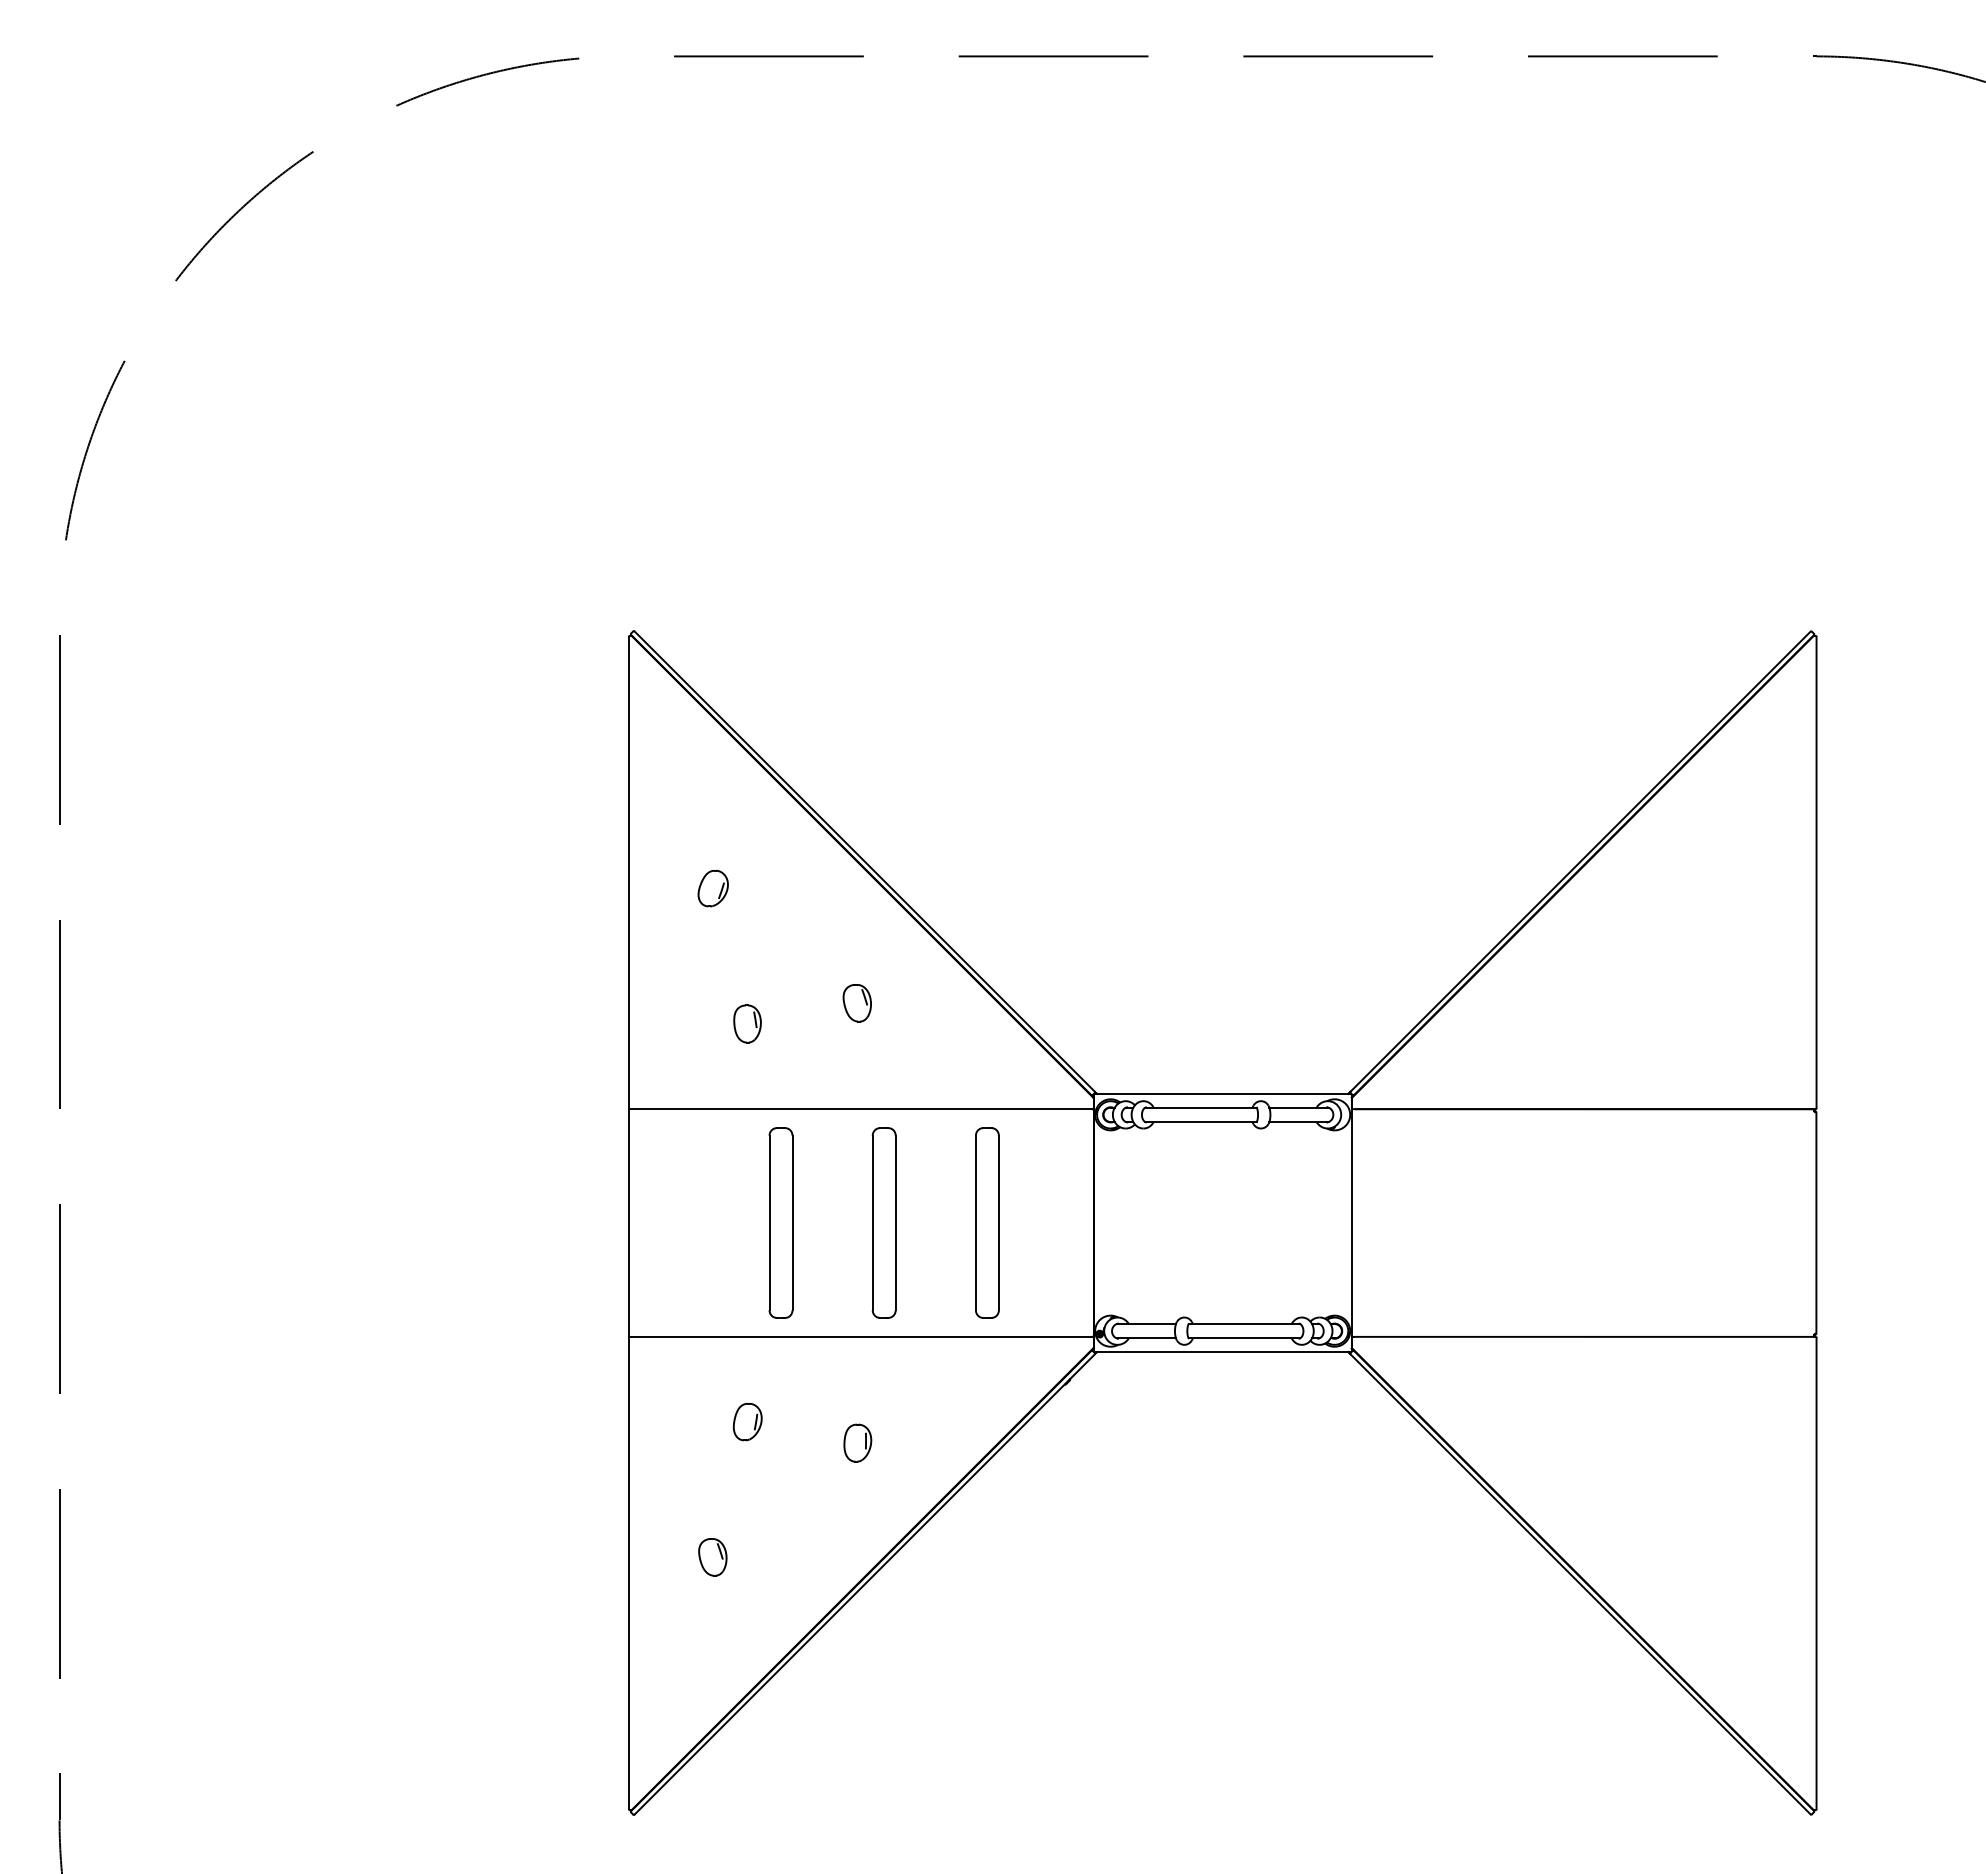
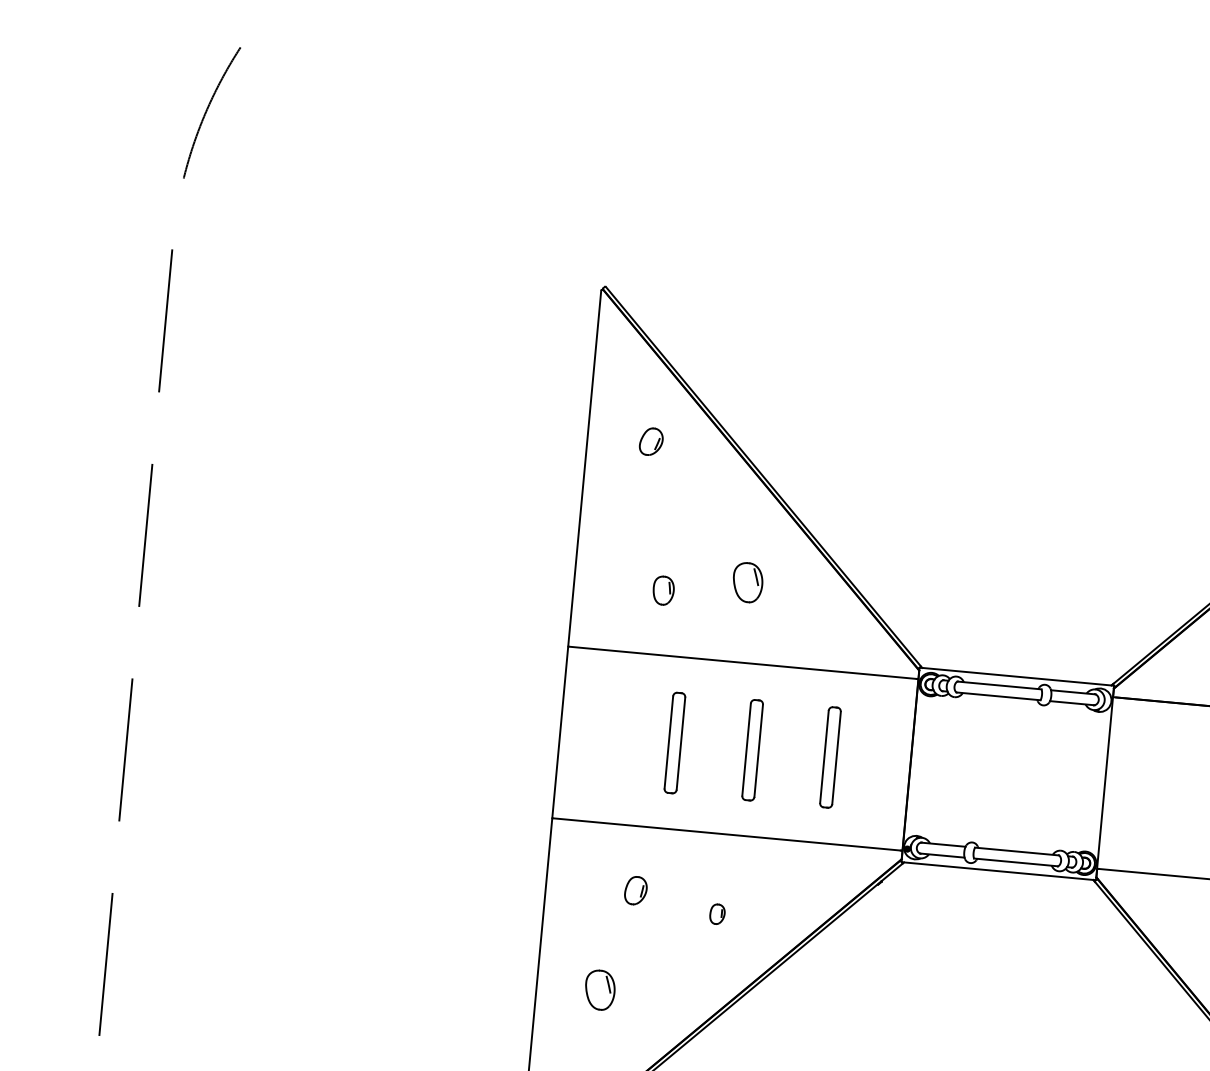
part: (712, 888) -> (650, 441), moved
part: (856, 1003) -> (747, 582), size x1.4
part: (780, 1222) -> (674, 742), size x0.7
part: (883, 1222) -> (752, 749), size x0.7
part: (987, 1222) -> (830, 757), size x0.7
part: (857, 1442) -> (717, 913), size x0.7
part: (712, 1557) -> (599, 990), size x1.4

